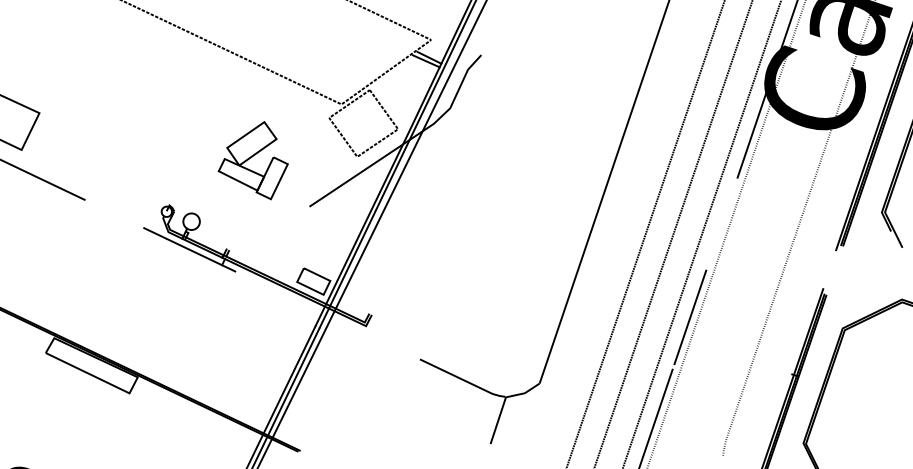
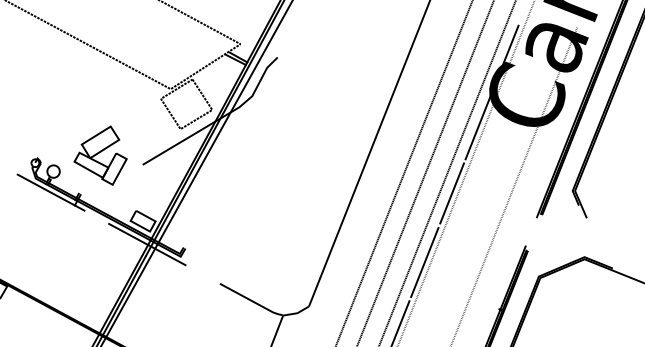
part: (252, 160) -> (100, 154), moved
line: (721, 223) -> (451, 193), added
line: (320, 312) -> (147, 244), added

